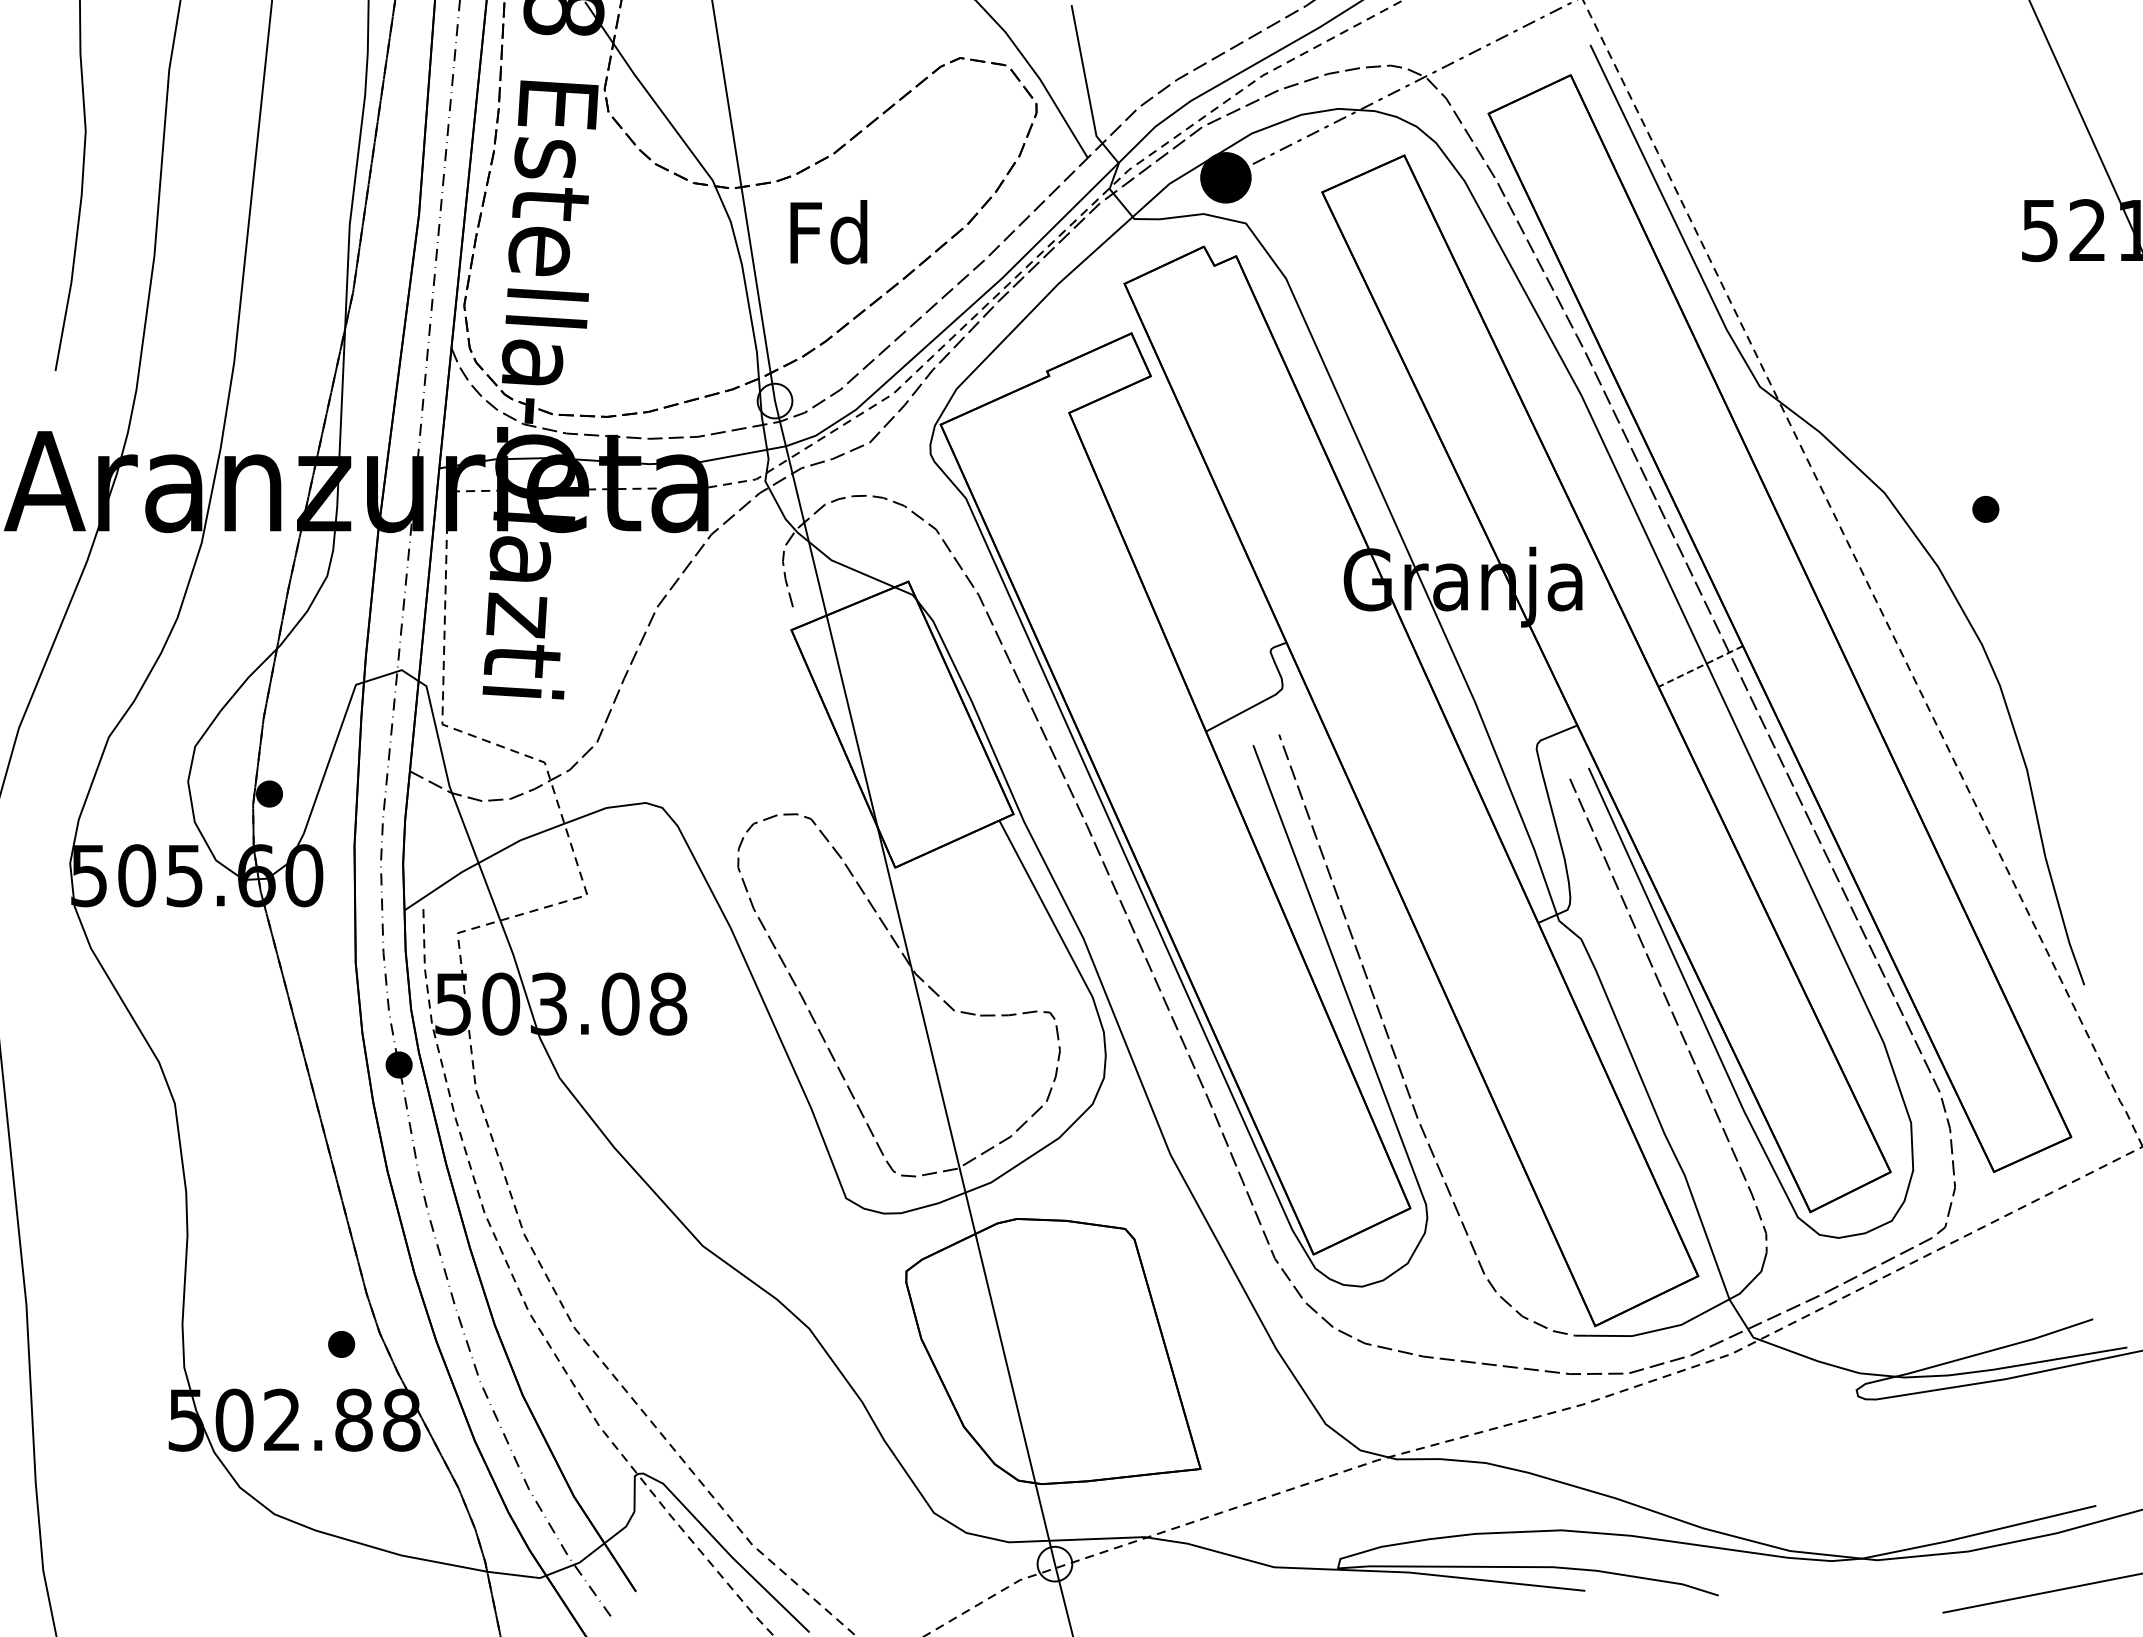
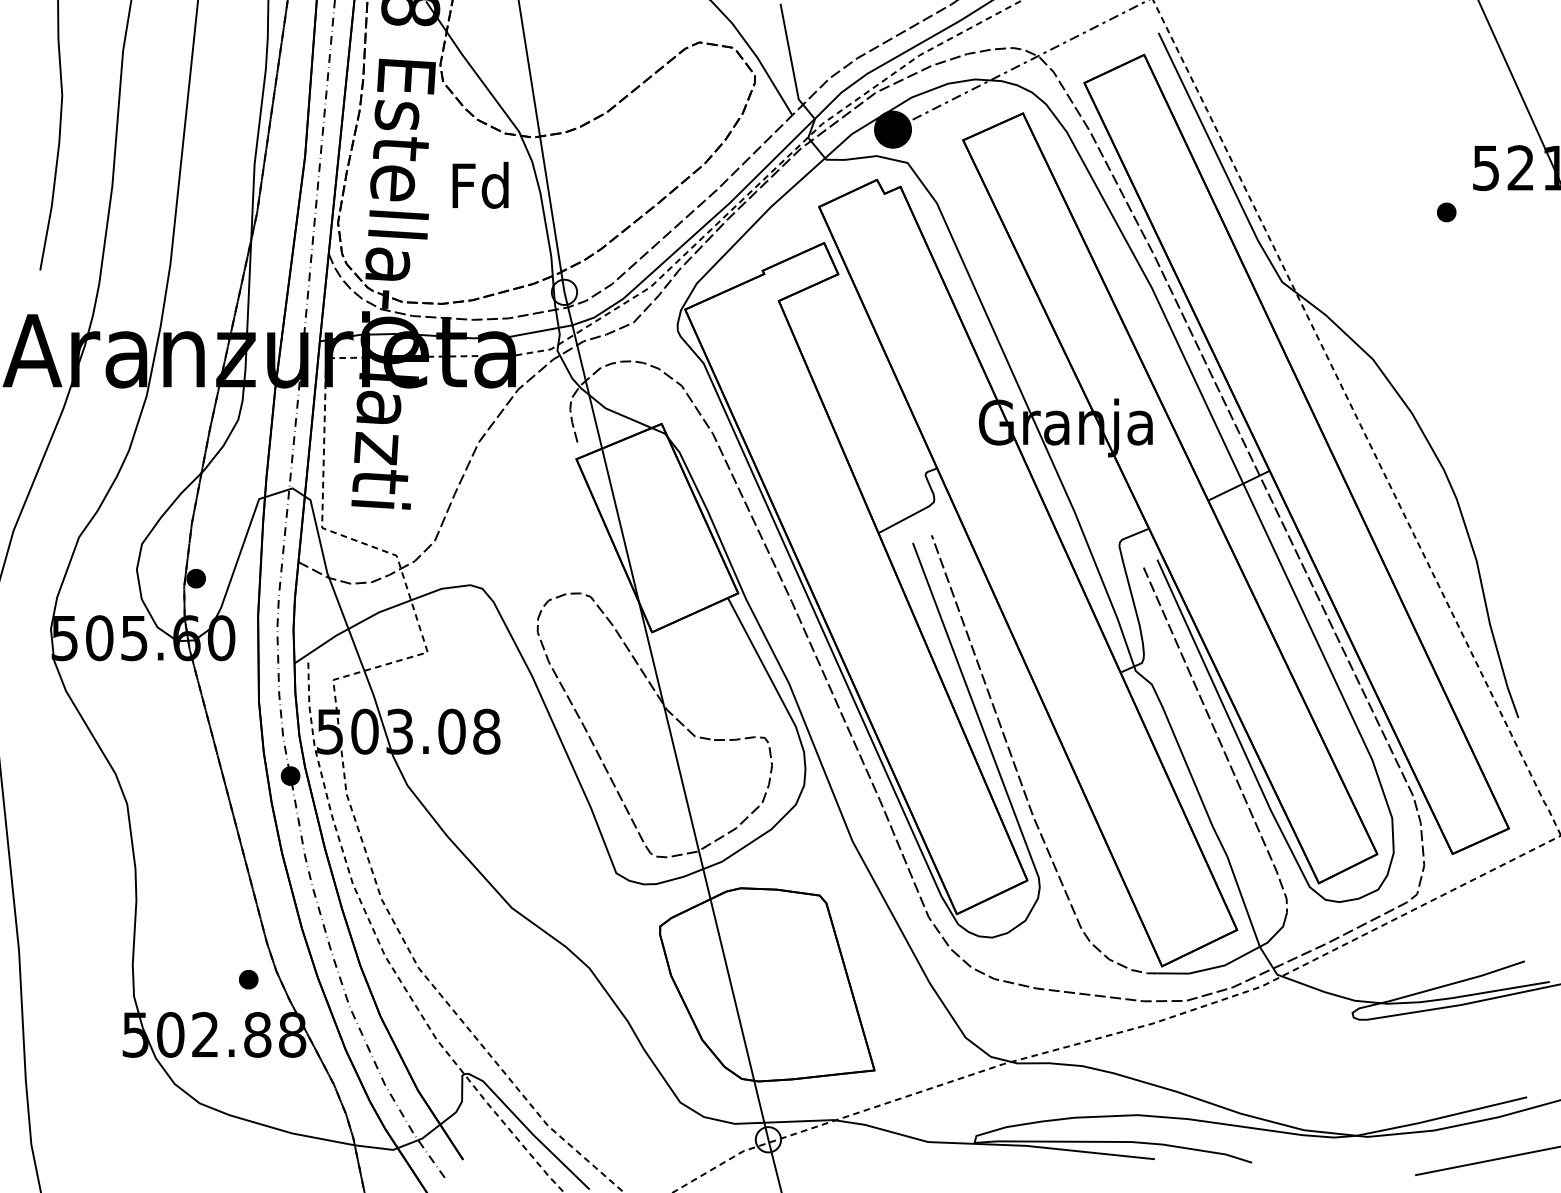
text: (828, 232) -> (480, 185), moved
part: (1985, 509) -> (1446, 212), moved
line: (1700, 666) -> (1238, 485), dashed -> solid

